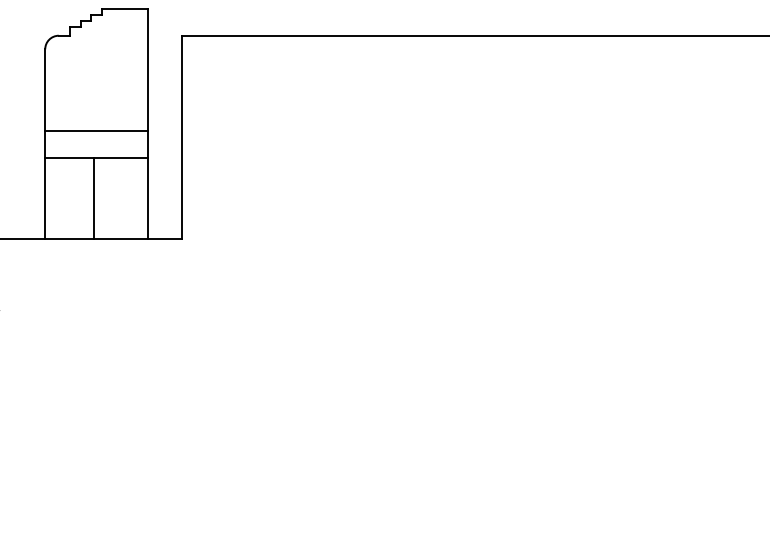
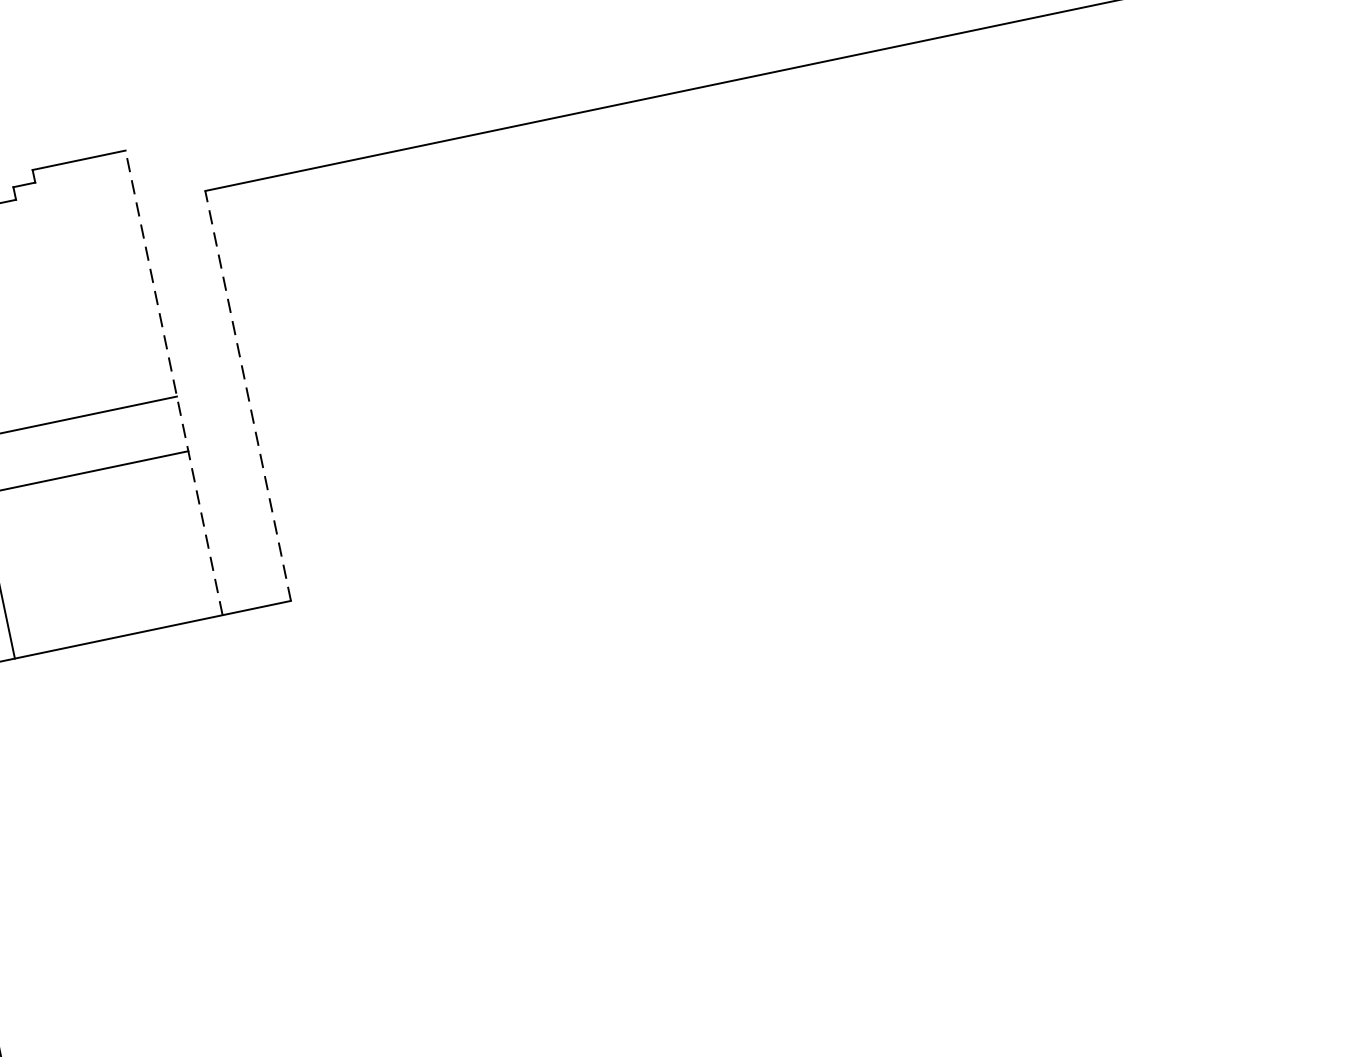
line: (148, 123) -> (174, 381), solid -> dashed
line: (182, 137) -> (248, 395), solid -> dashed
line: (94, 198) -> (96, 555), removed

